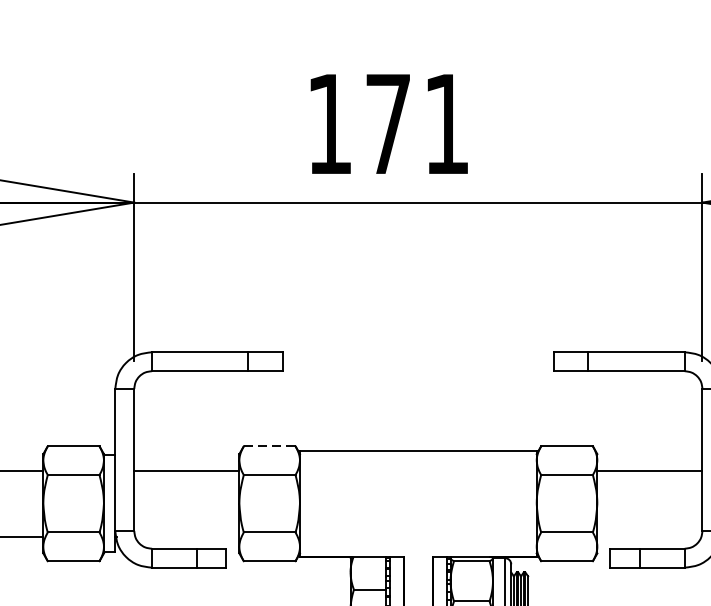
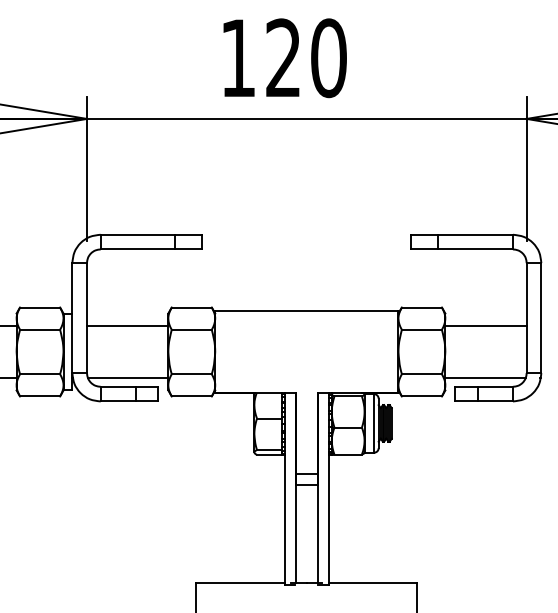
text: (417, 124) -> (306, 58), 171 -> 120
line: (270, 446) -> (192, 307), dashed -> solid
line: (186, 536) -> (127, 377), added
line: (649, 536) -> (485, 377), added

